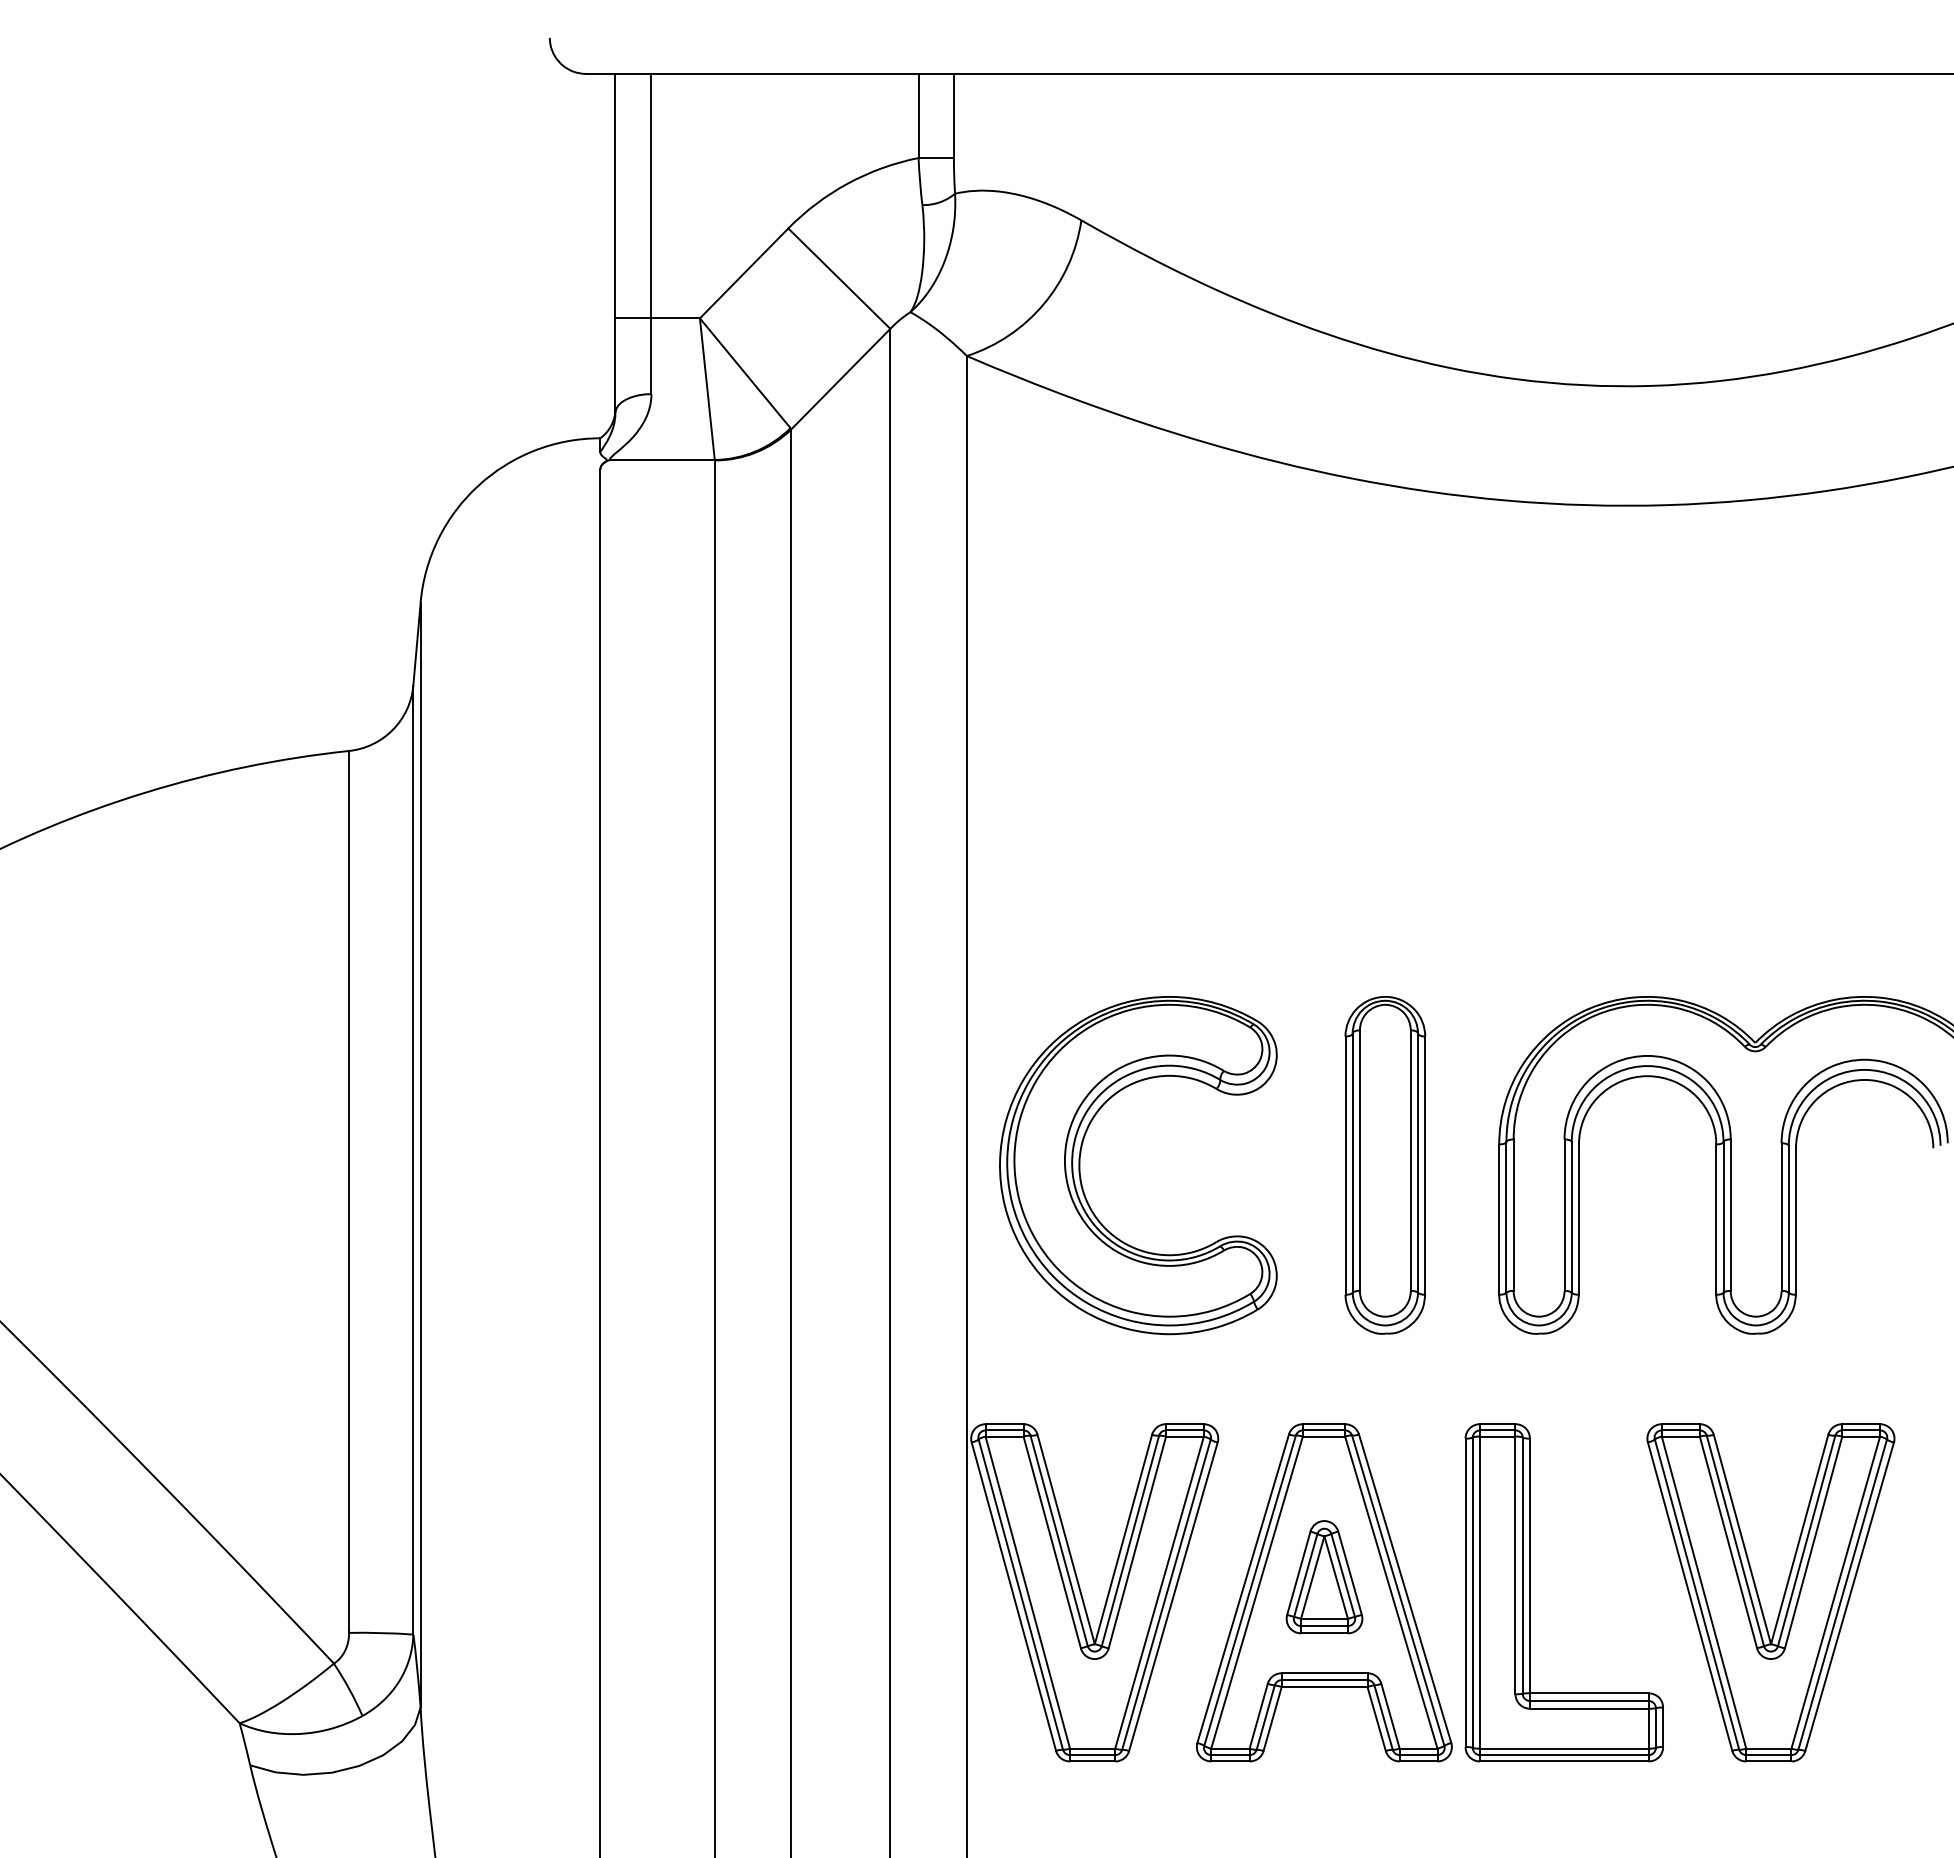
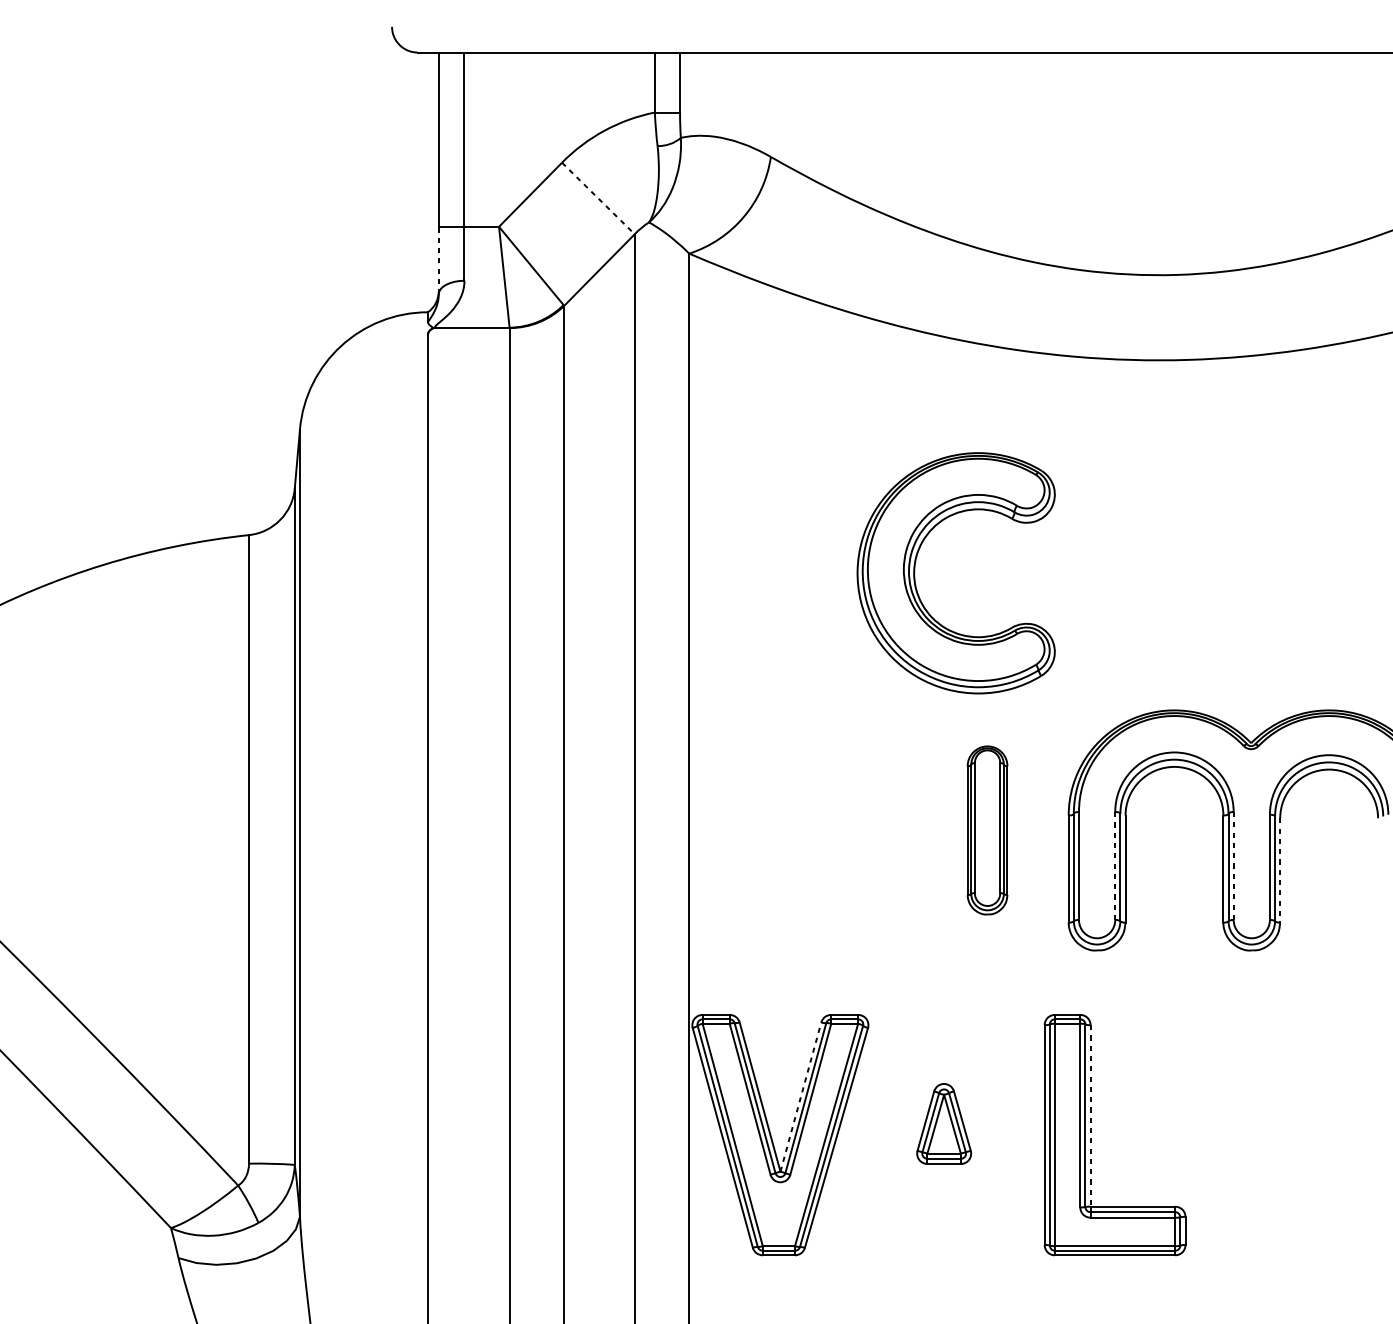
line: (839, 278) -> (598, 198), solid -> dashed
line: (615, 365) -> (438, 260), solid -> dashed
part: (1080, 1165) -> (914, 573), moved
part: (1385, 1165) -> (987, 830), size x0.7
line: (1564, 1215) -> (1115, 866), solid -> dashed
line: (1730, 1215) -> (1233, 866), solid -> dashed
line: (1796, 1221) -> (1280, 870), solid -> dashed
line: (1123, 1539) -> (800, 1097), solid -> dashed
line: (1529, 1566) -> (1090, 1116), solid -> dashed
part: (1324, 1592) -> (944, 1134), removed
part: (1758, 1593) -> (1253, 1135), removed

